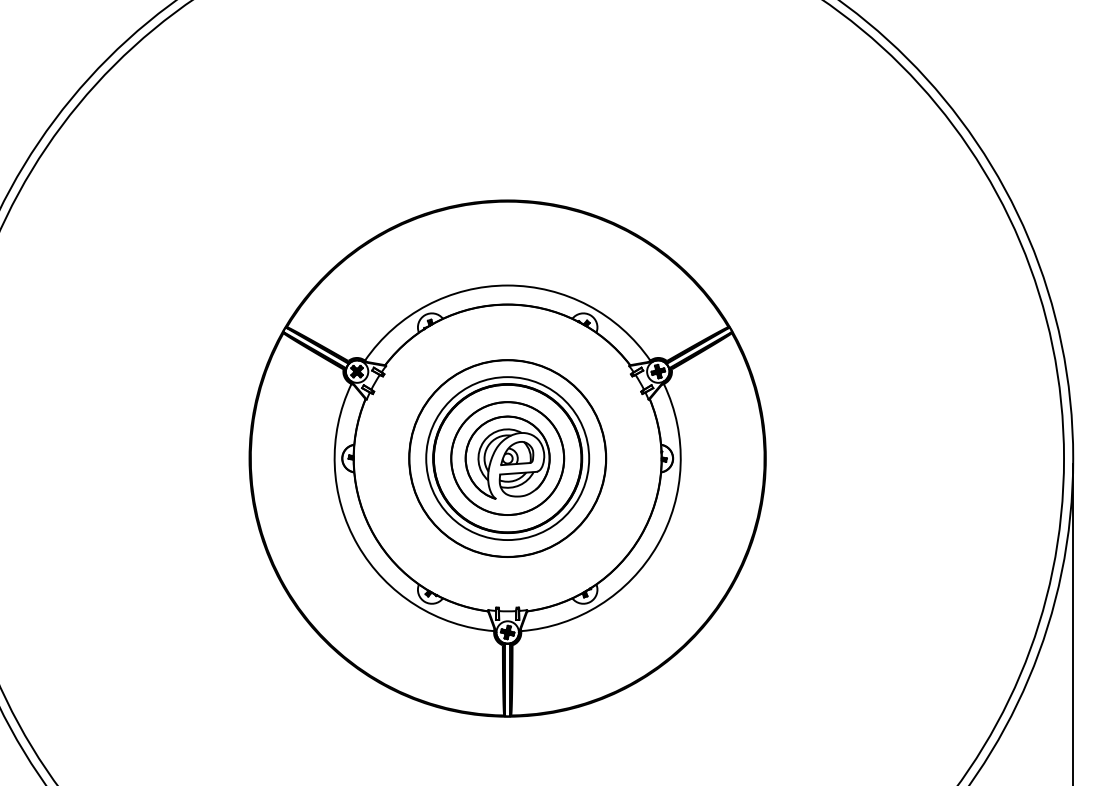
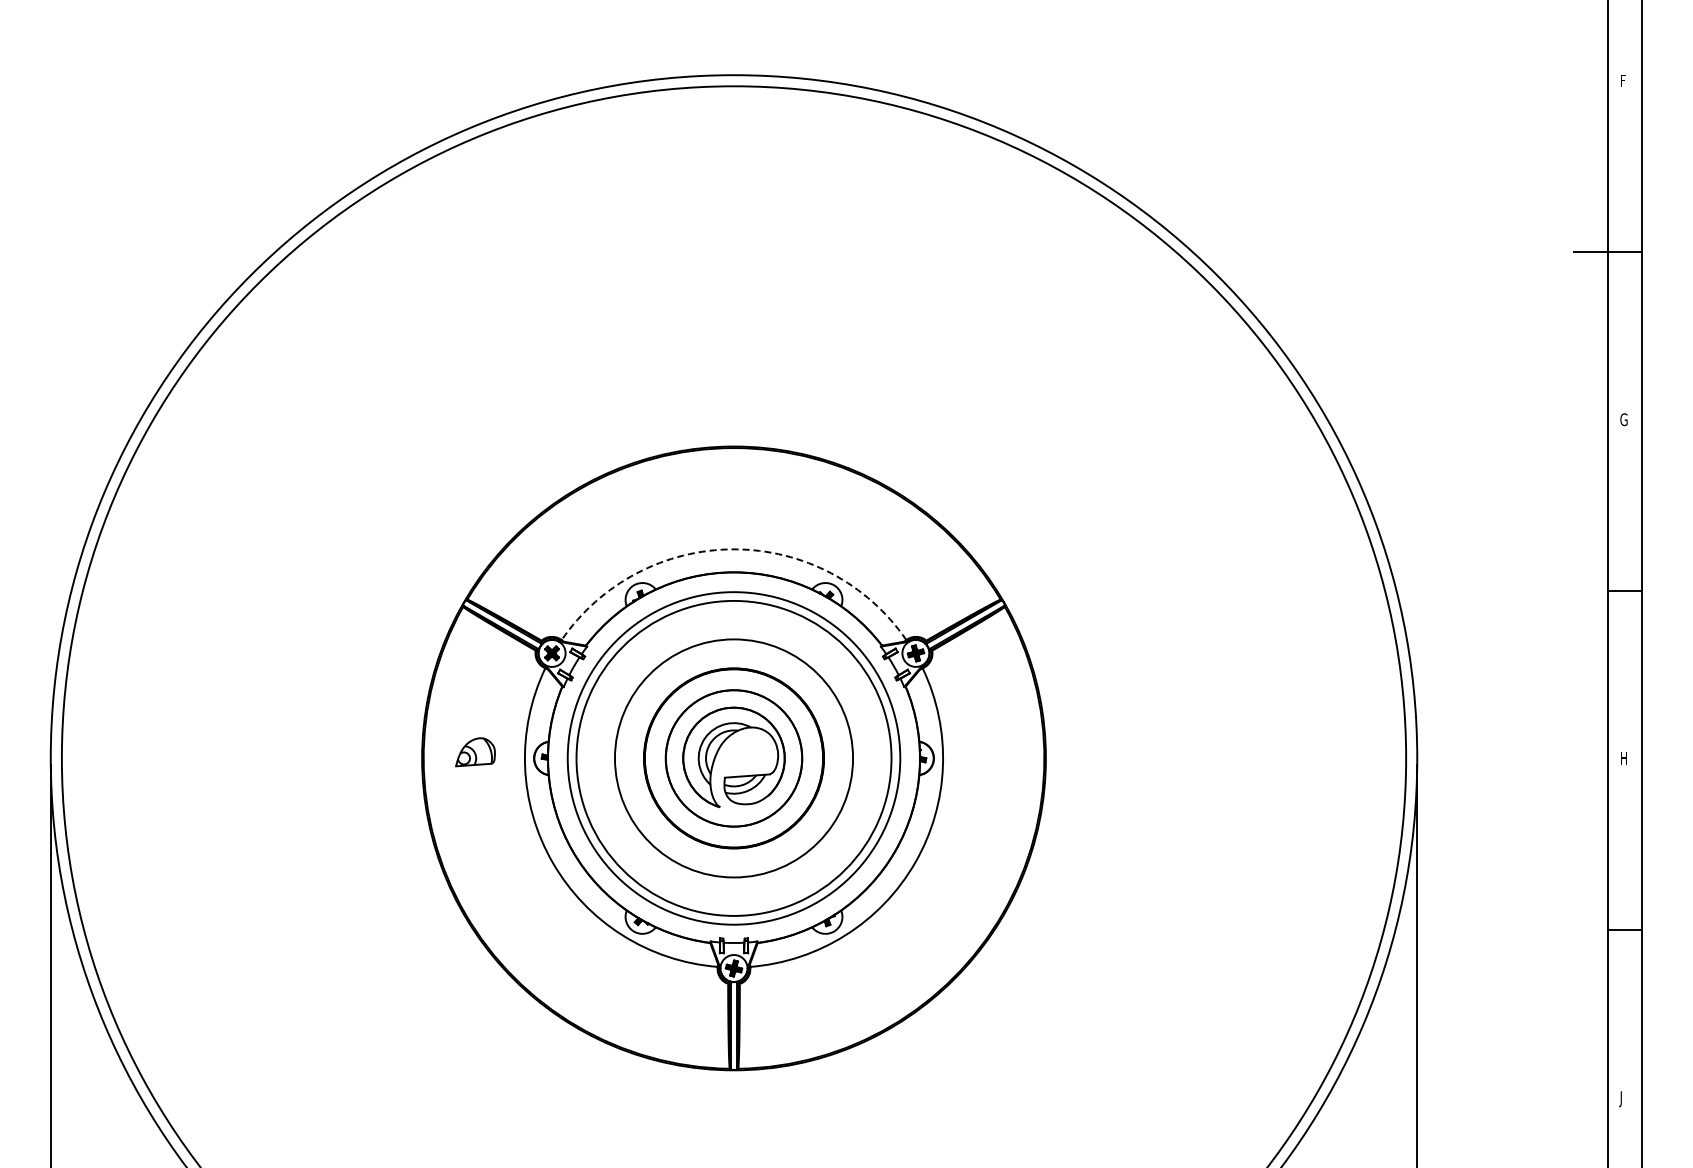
arc: (508, 285) -> (734, 549), solid -> dashed
part: (517, 453) -> (475, 752), moved
circle: (507, 458) -> (733, 758), size x1.4
circle: (507, 458) -> (733, 758), size x1.6

